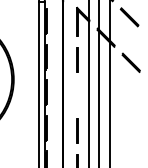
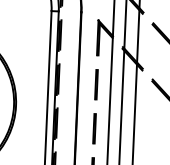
line: (77, 95) -> (94, 128), added

